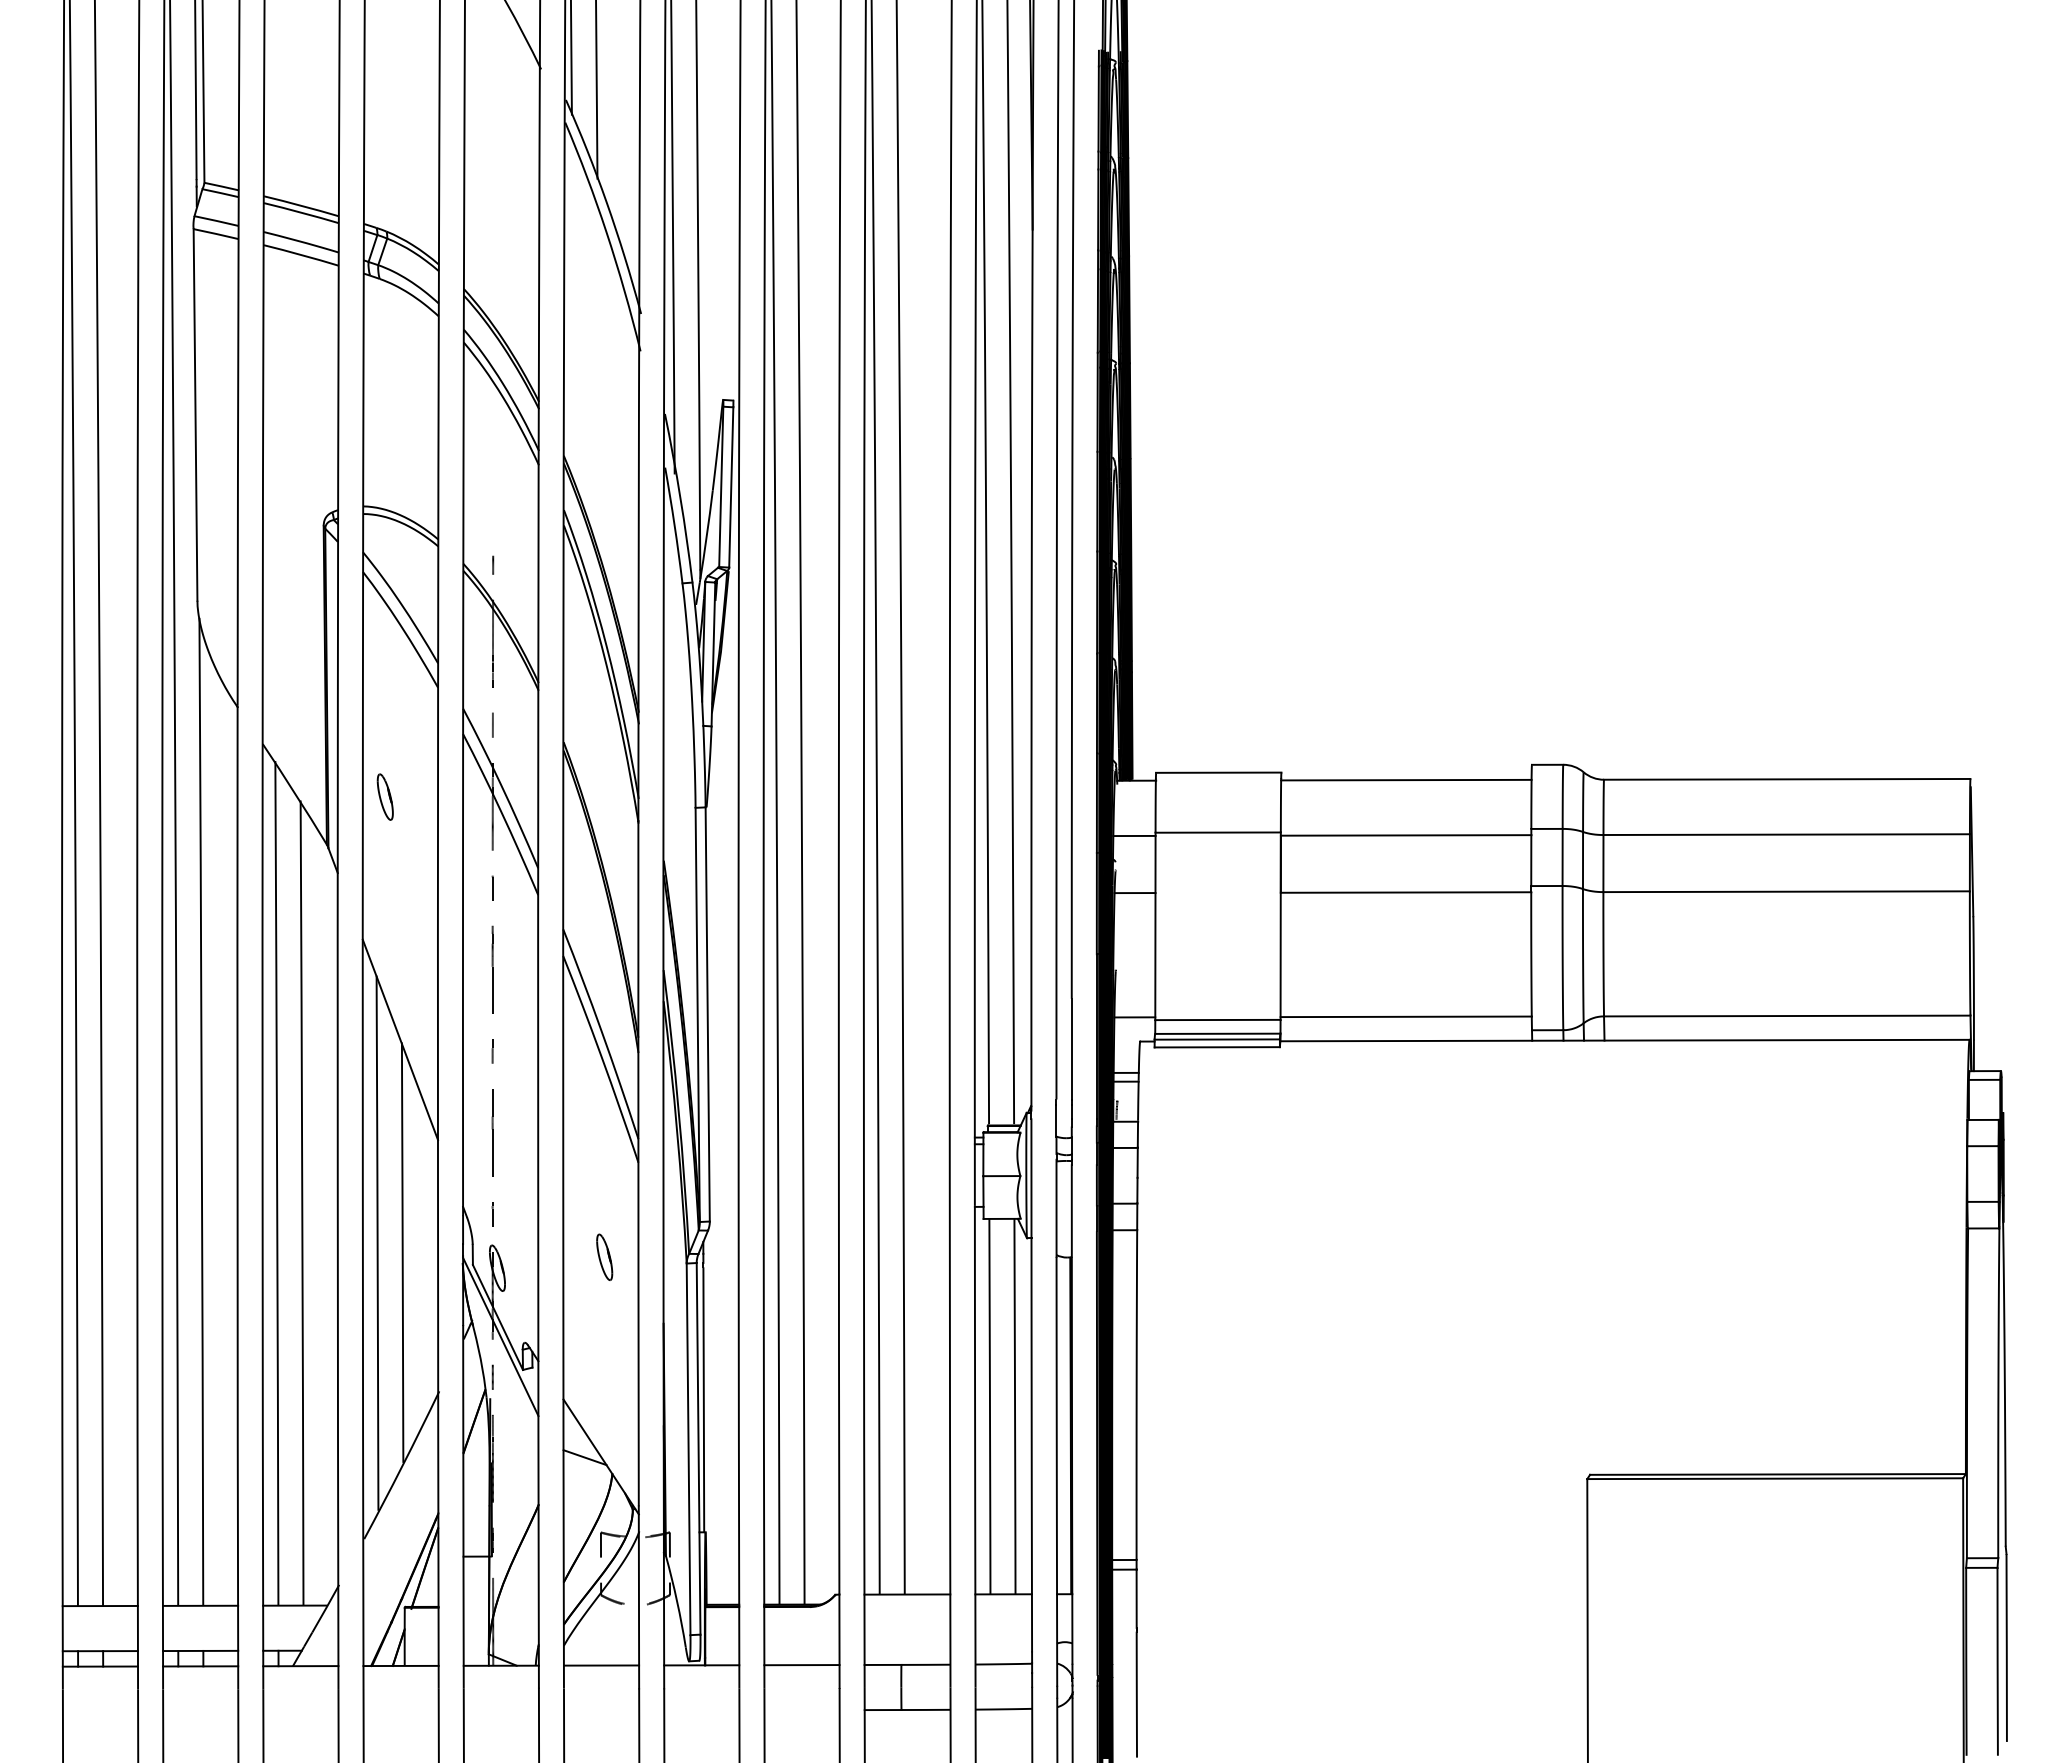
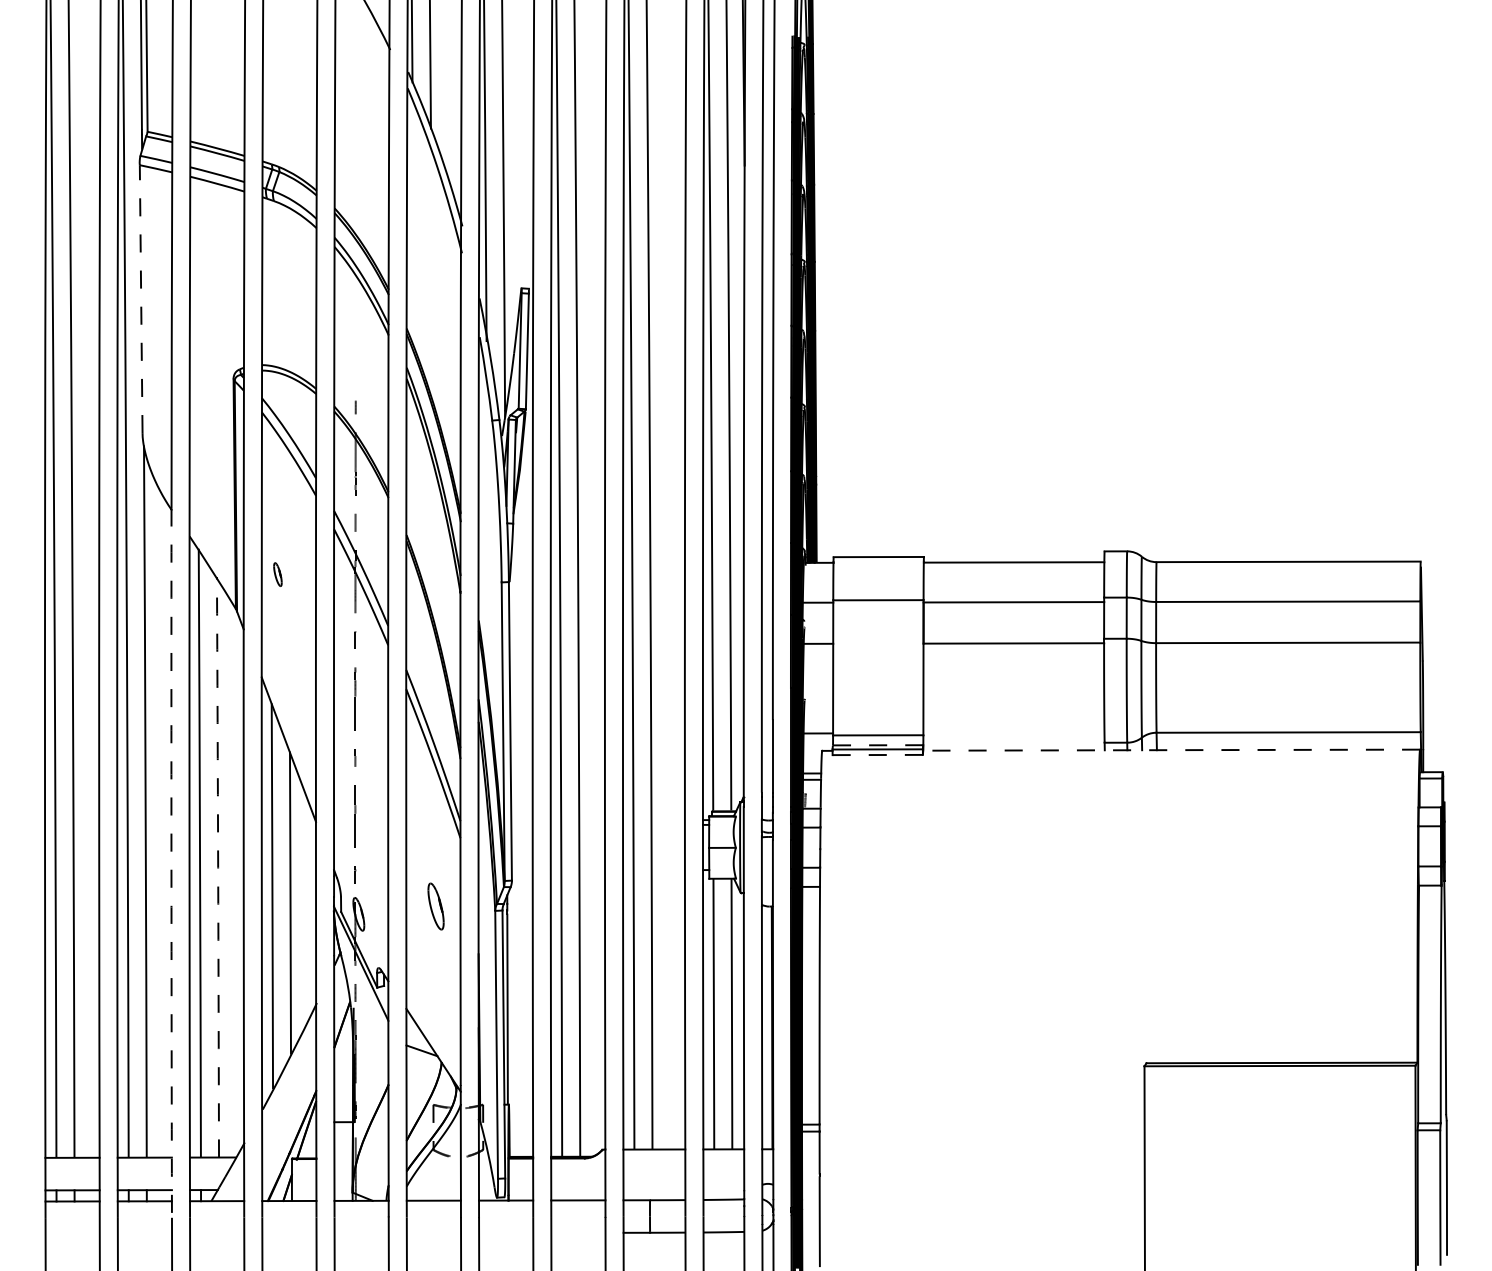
line: (195, 414) -> (141, 298), solid -> dashed
part: (384, 796) -> (277, 574), size x0.7
line: (1405, 1016) -> (1013, 732), removed
line: (1217, 1033) -> (877, 745), solid -> dashed
line: (1625, 1040) -> (1172, 750), solid -> dashed
line: (1217, 1047) -> (877, 755), solid -> dashed
arc: (237, 1197) -> (171, 863), solid -> dashed
arc: (302, 1203) -> (218, 867), solid -> dashed
part: (604, 1256) -> (436, 905), size x1.4

